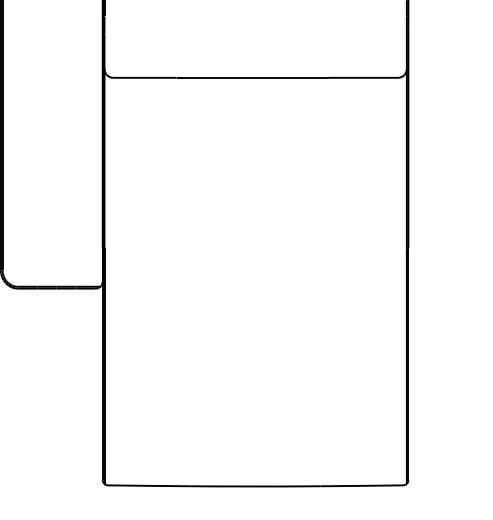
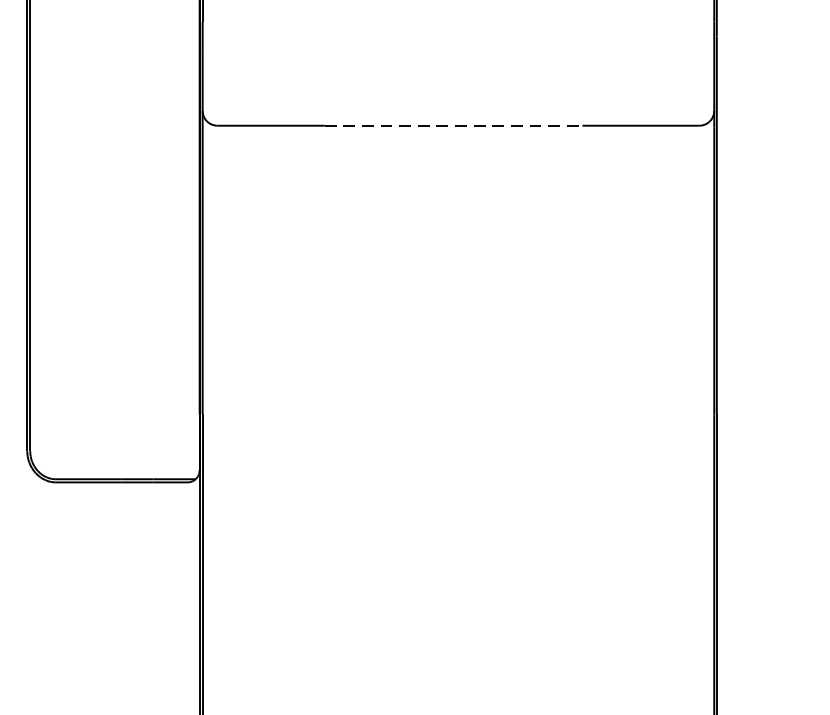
line: (252, 77) -> (453, 125), solid -> dashed

